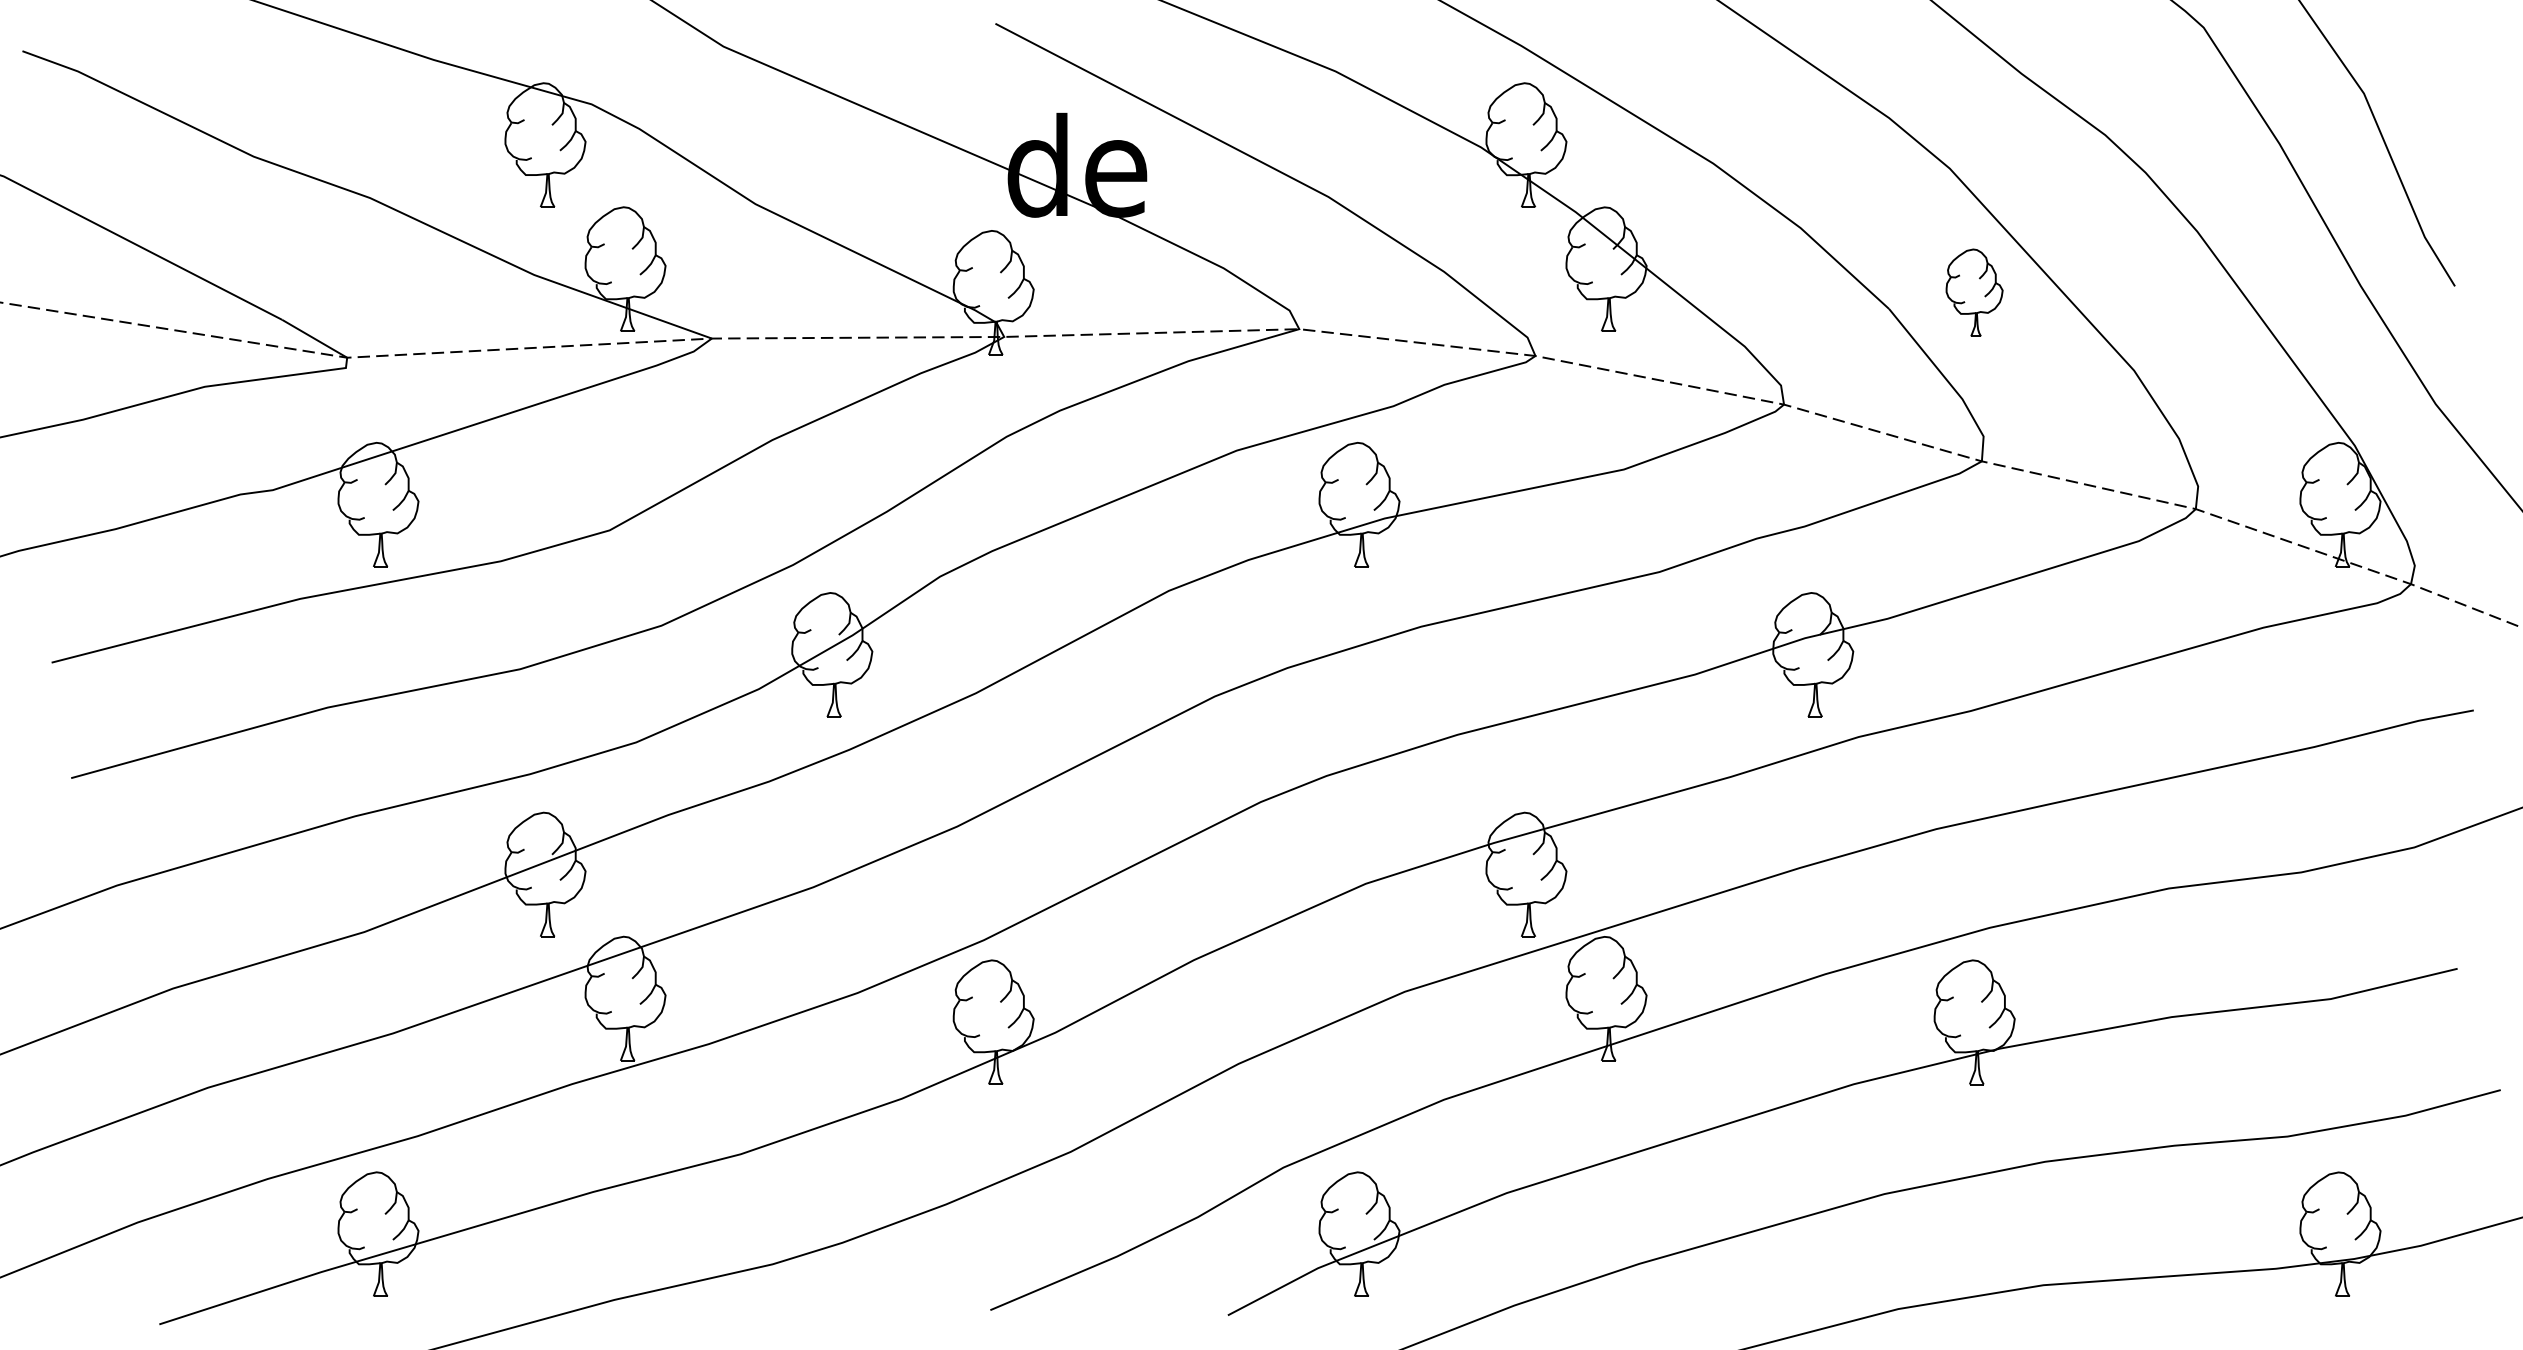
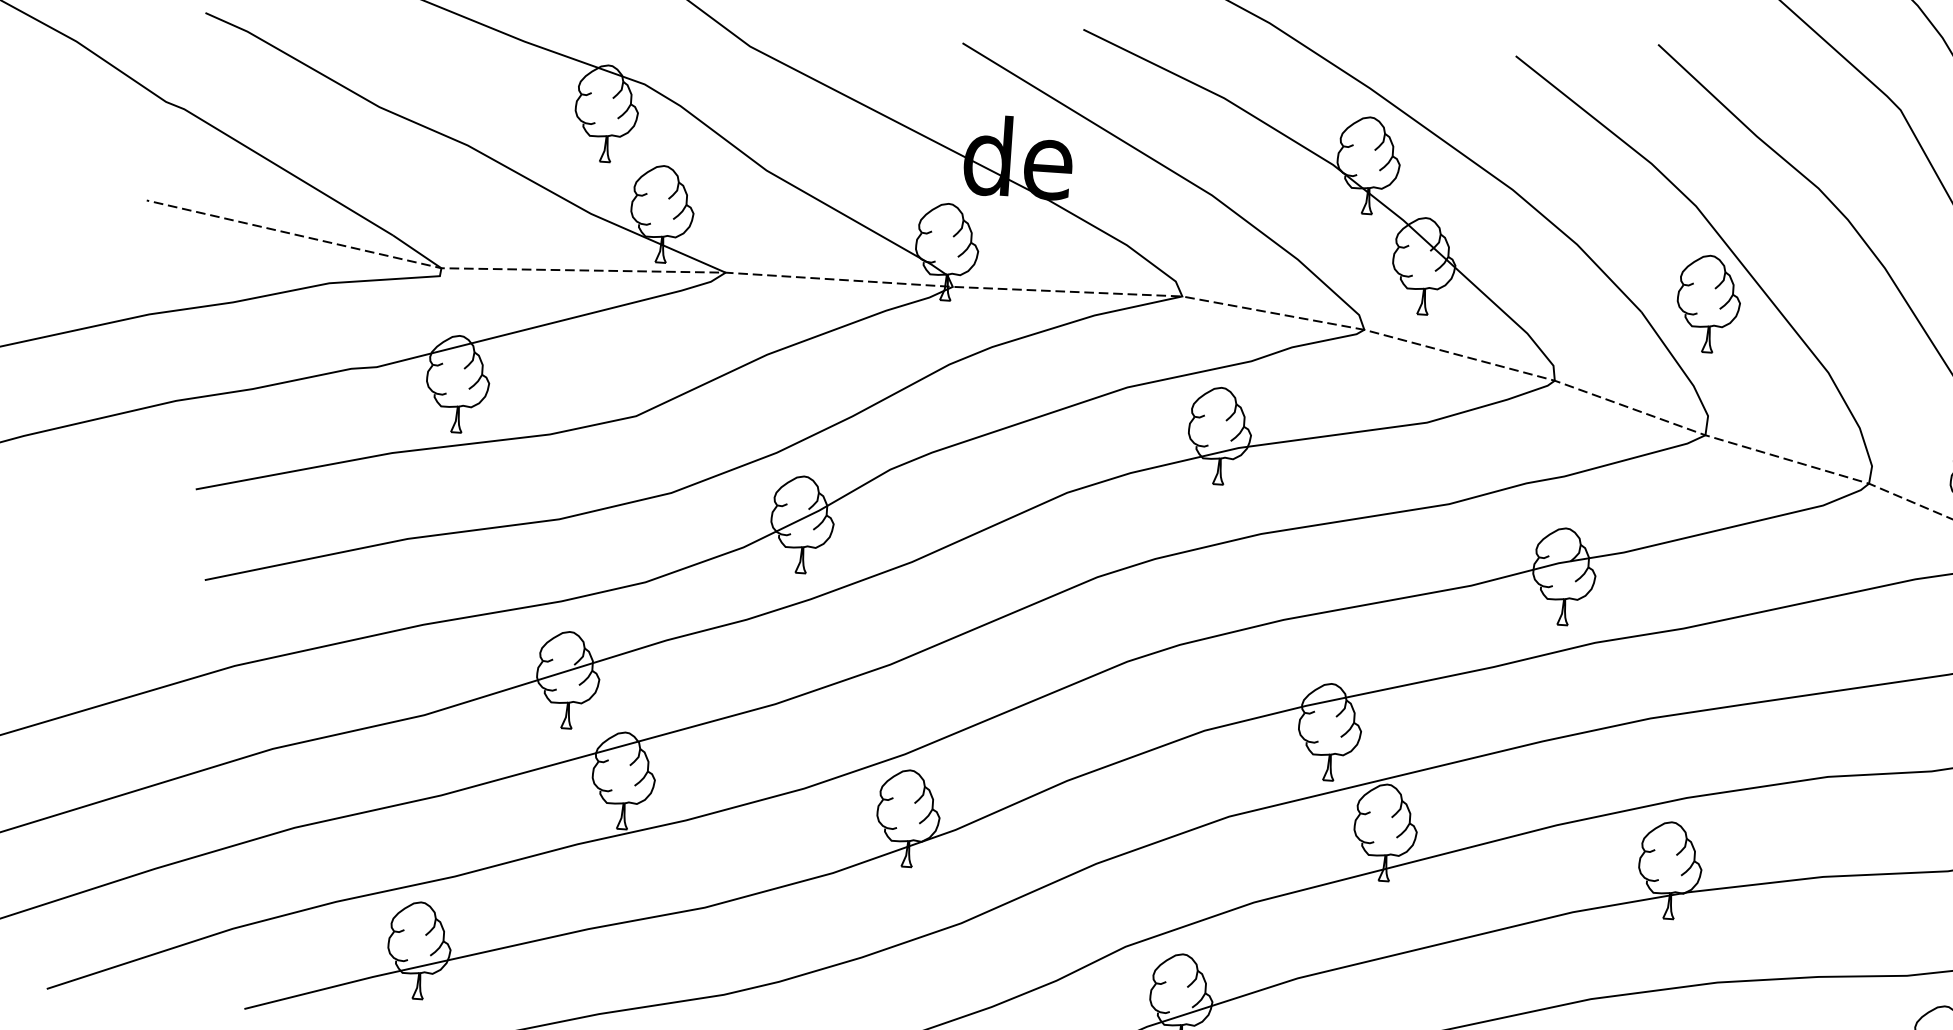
part: (1974, 292) -> (1708, 303), size x1.43

